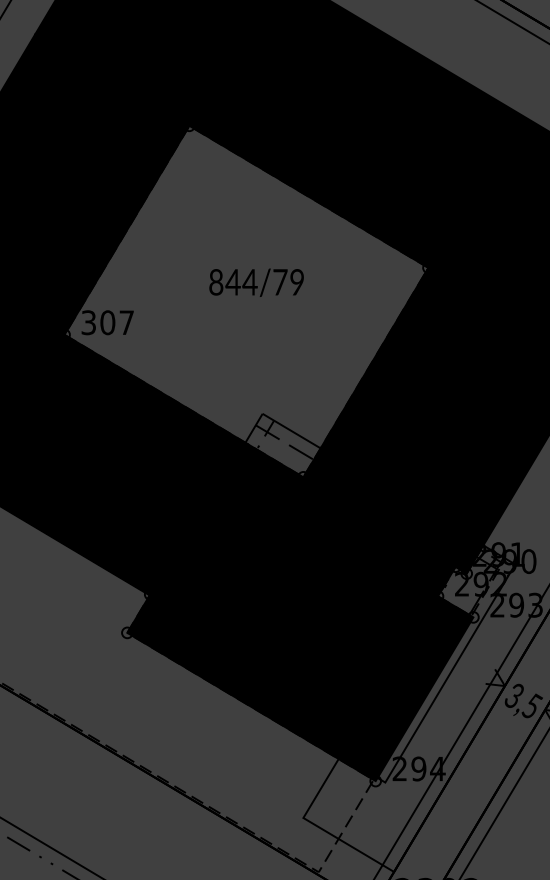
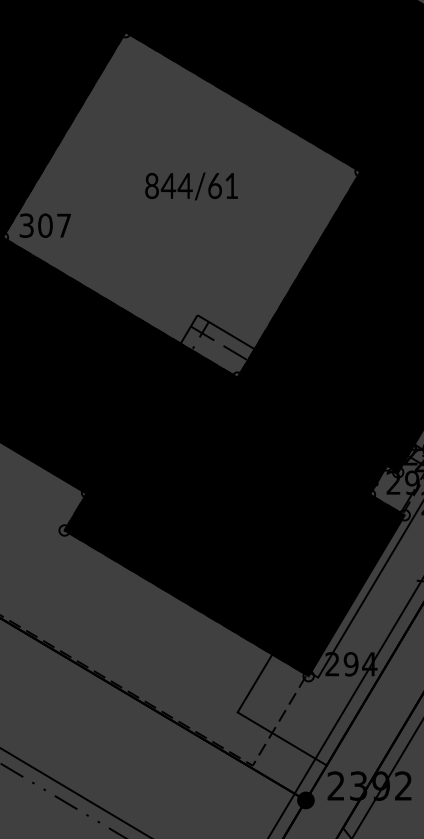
text: (288, 282) -> (222, 186), 844/79 -> 844/61

